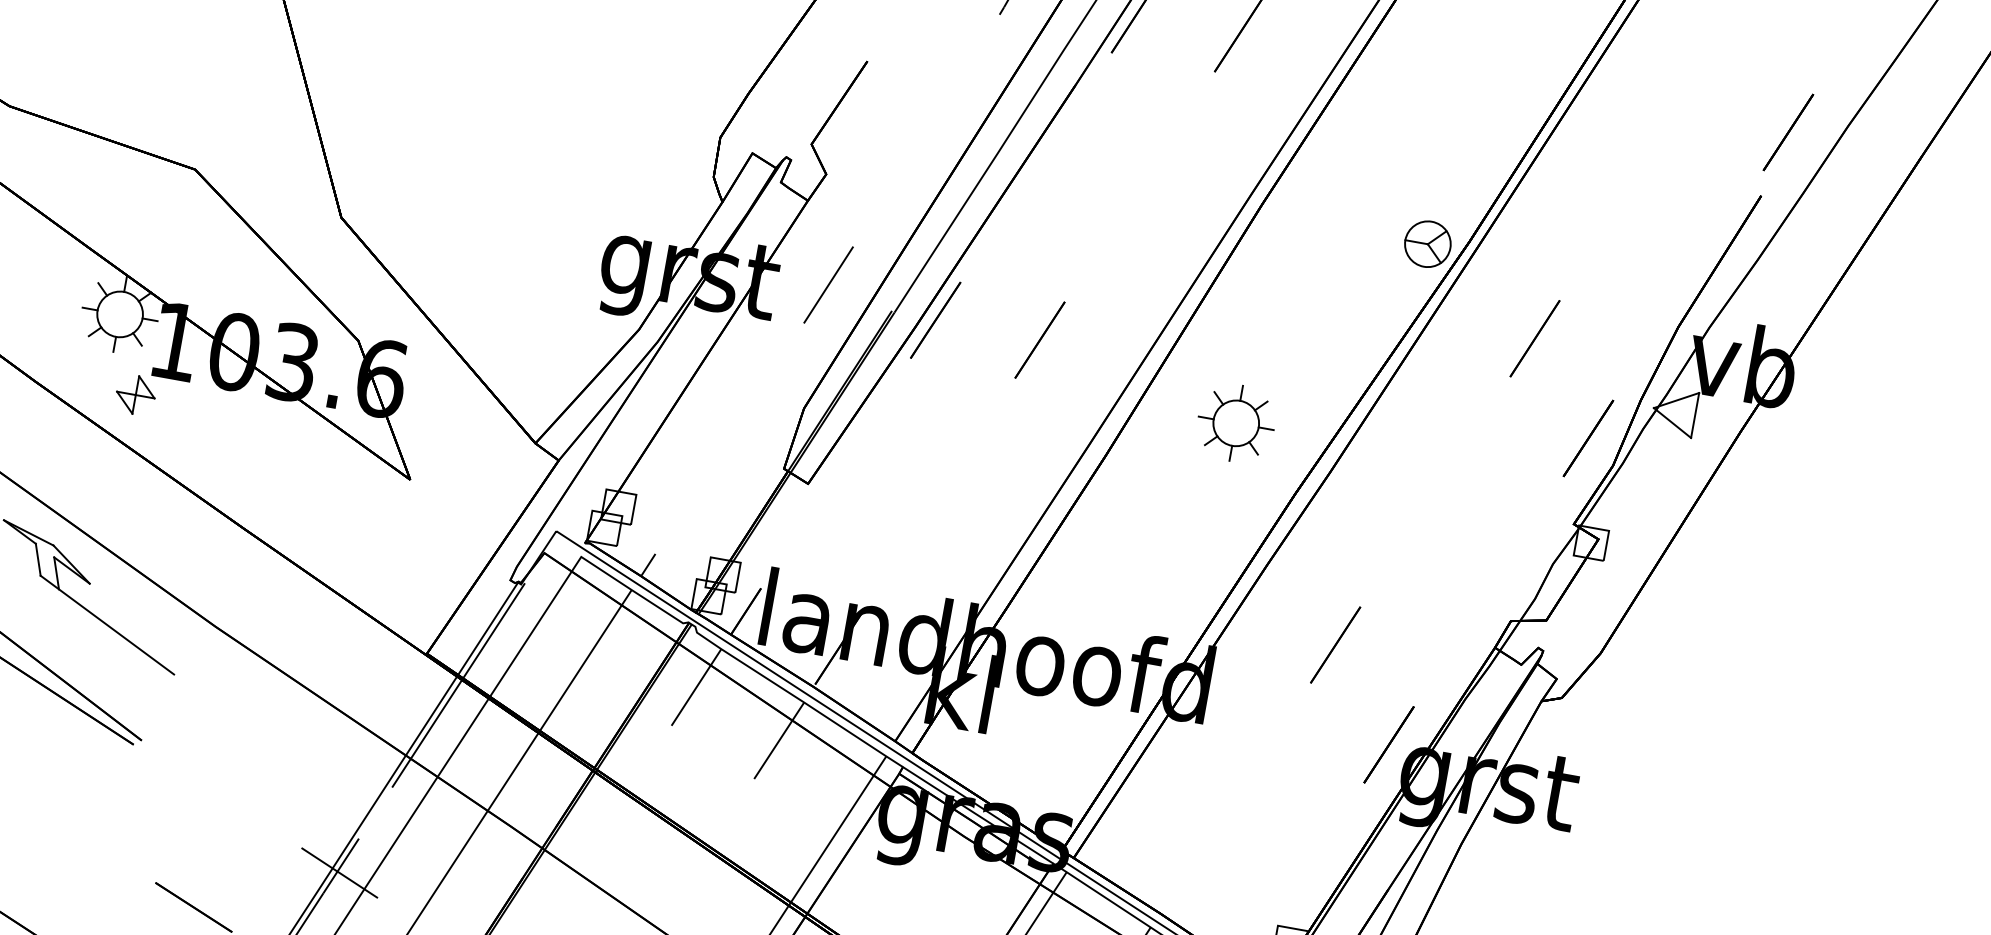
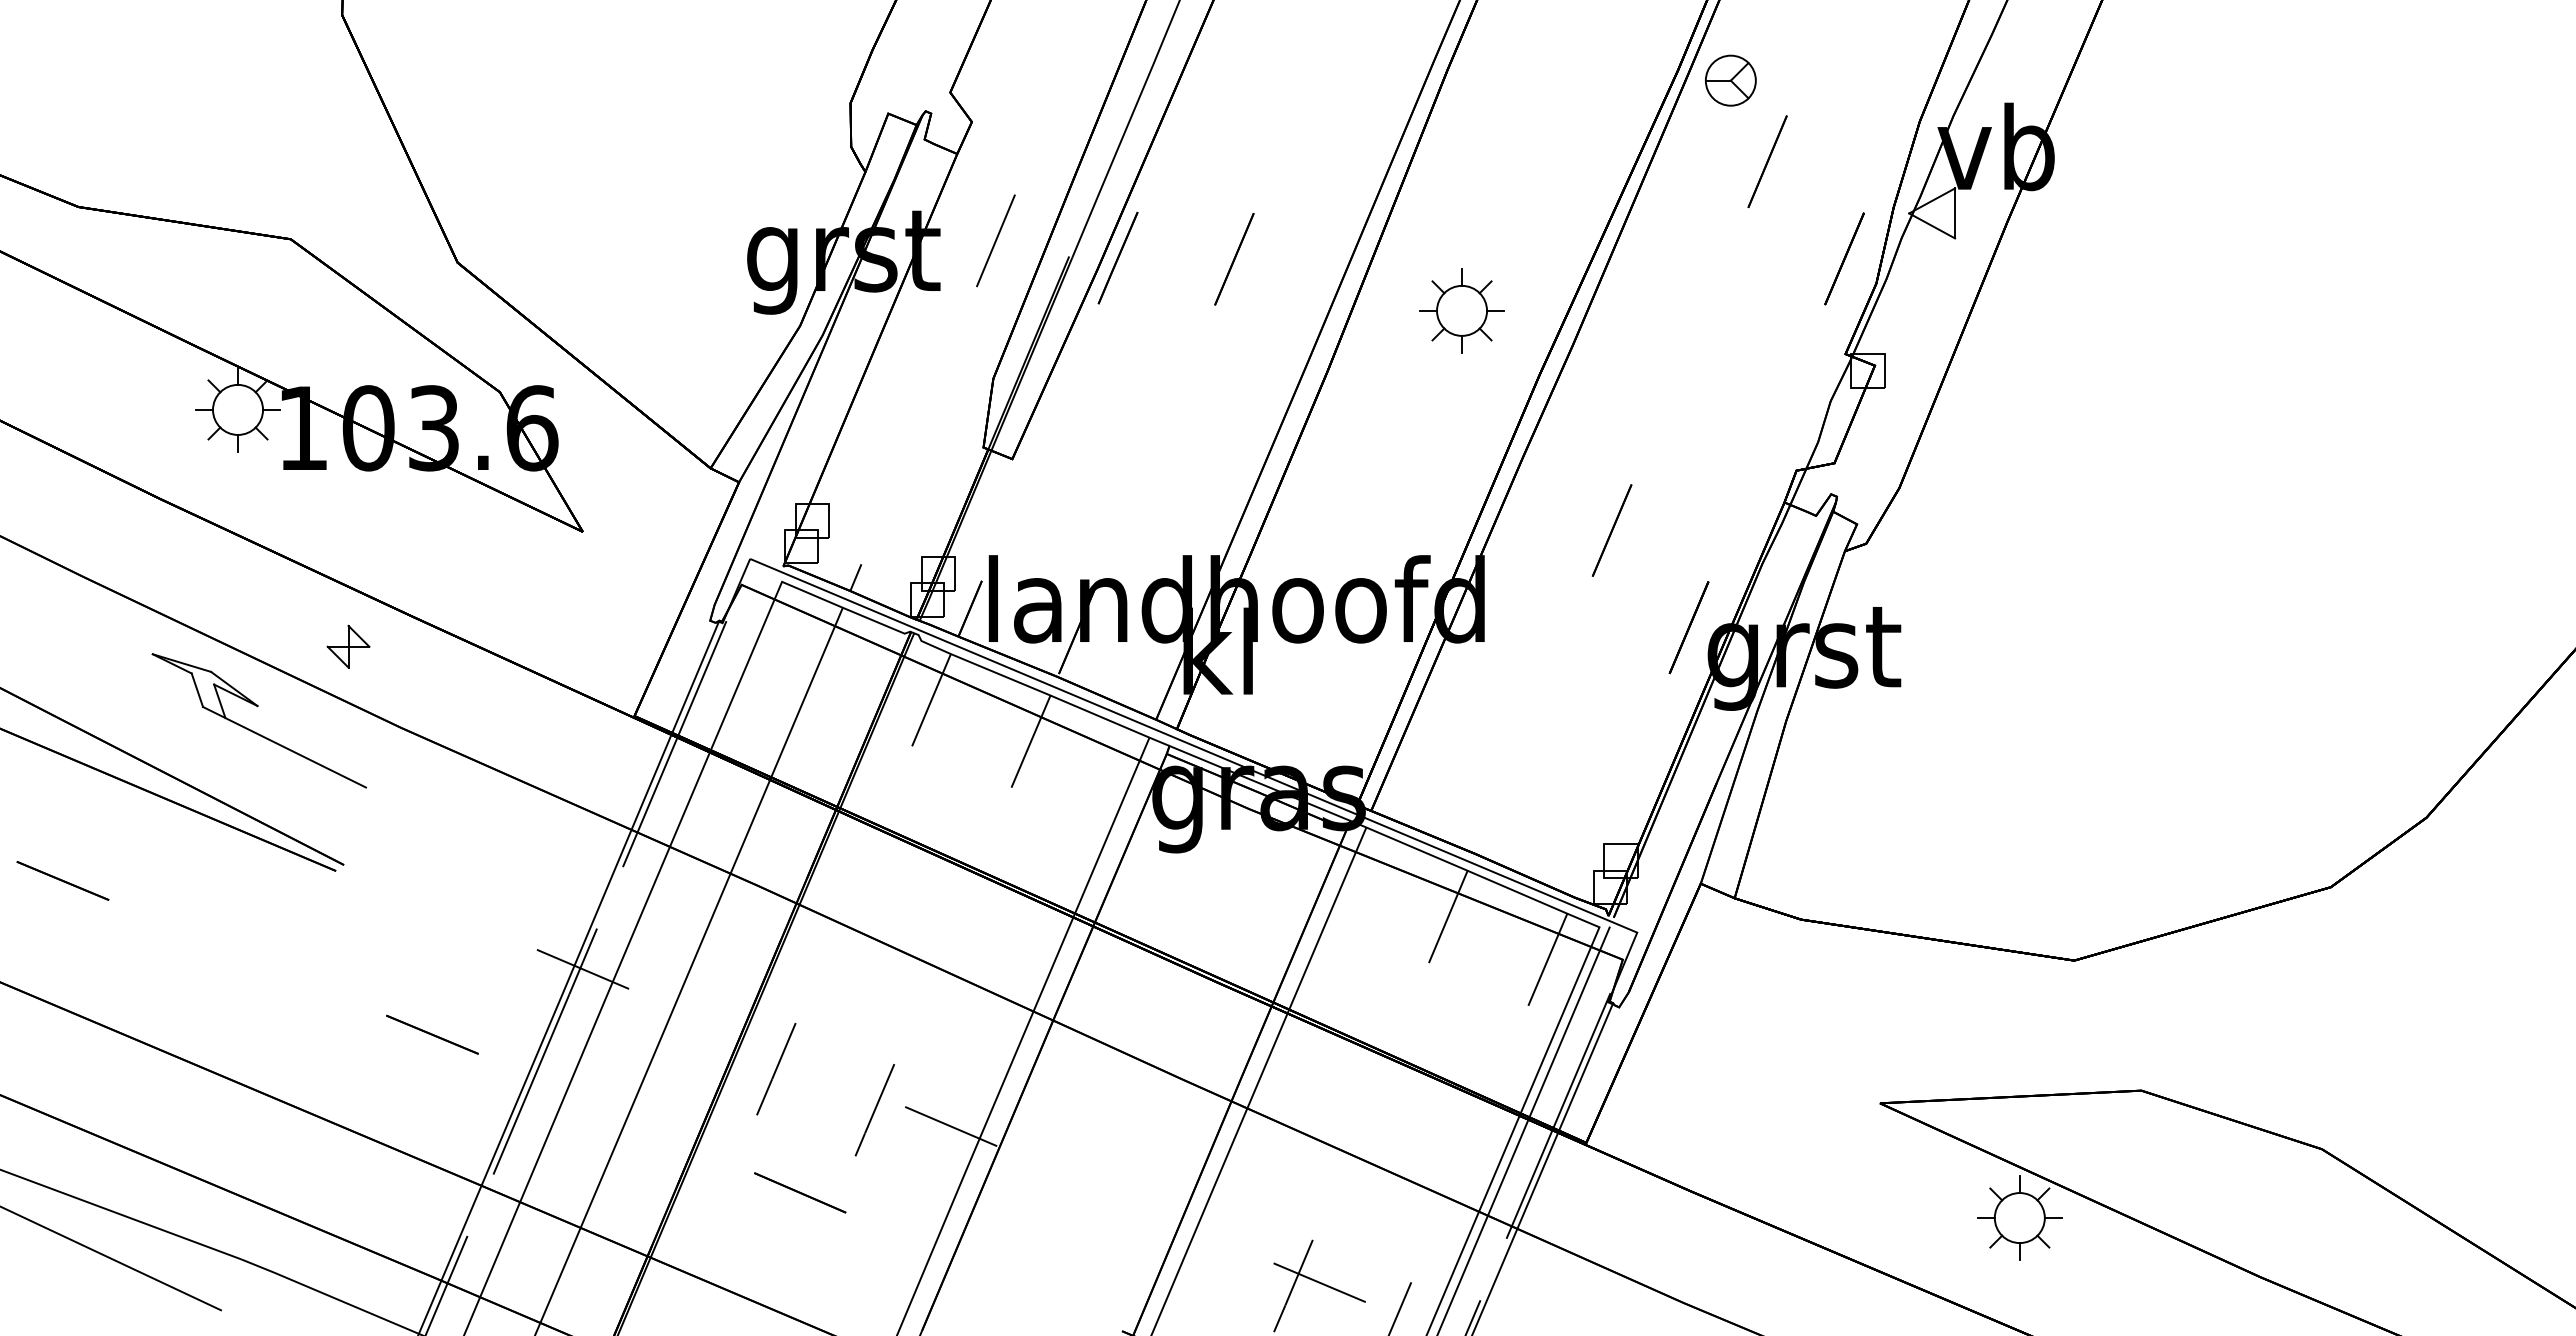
part: (1427, 244) -> (1730, 80), moved
part: (135, 394) -> (348, 646), moved

